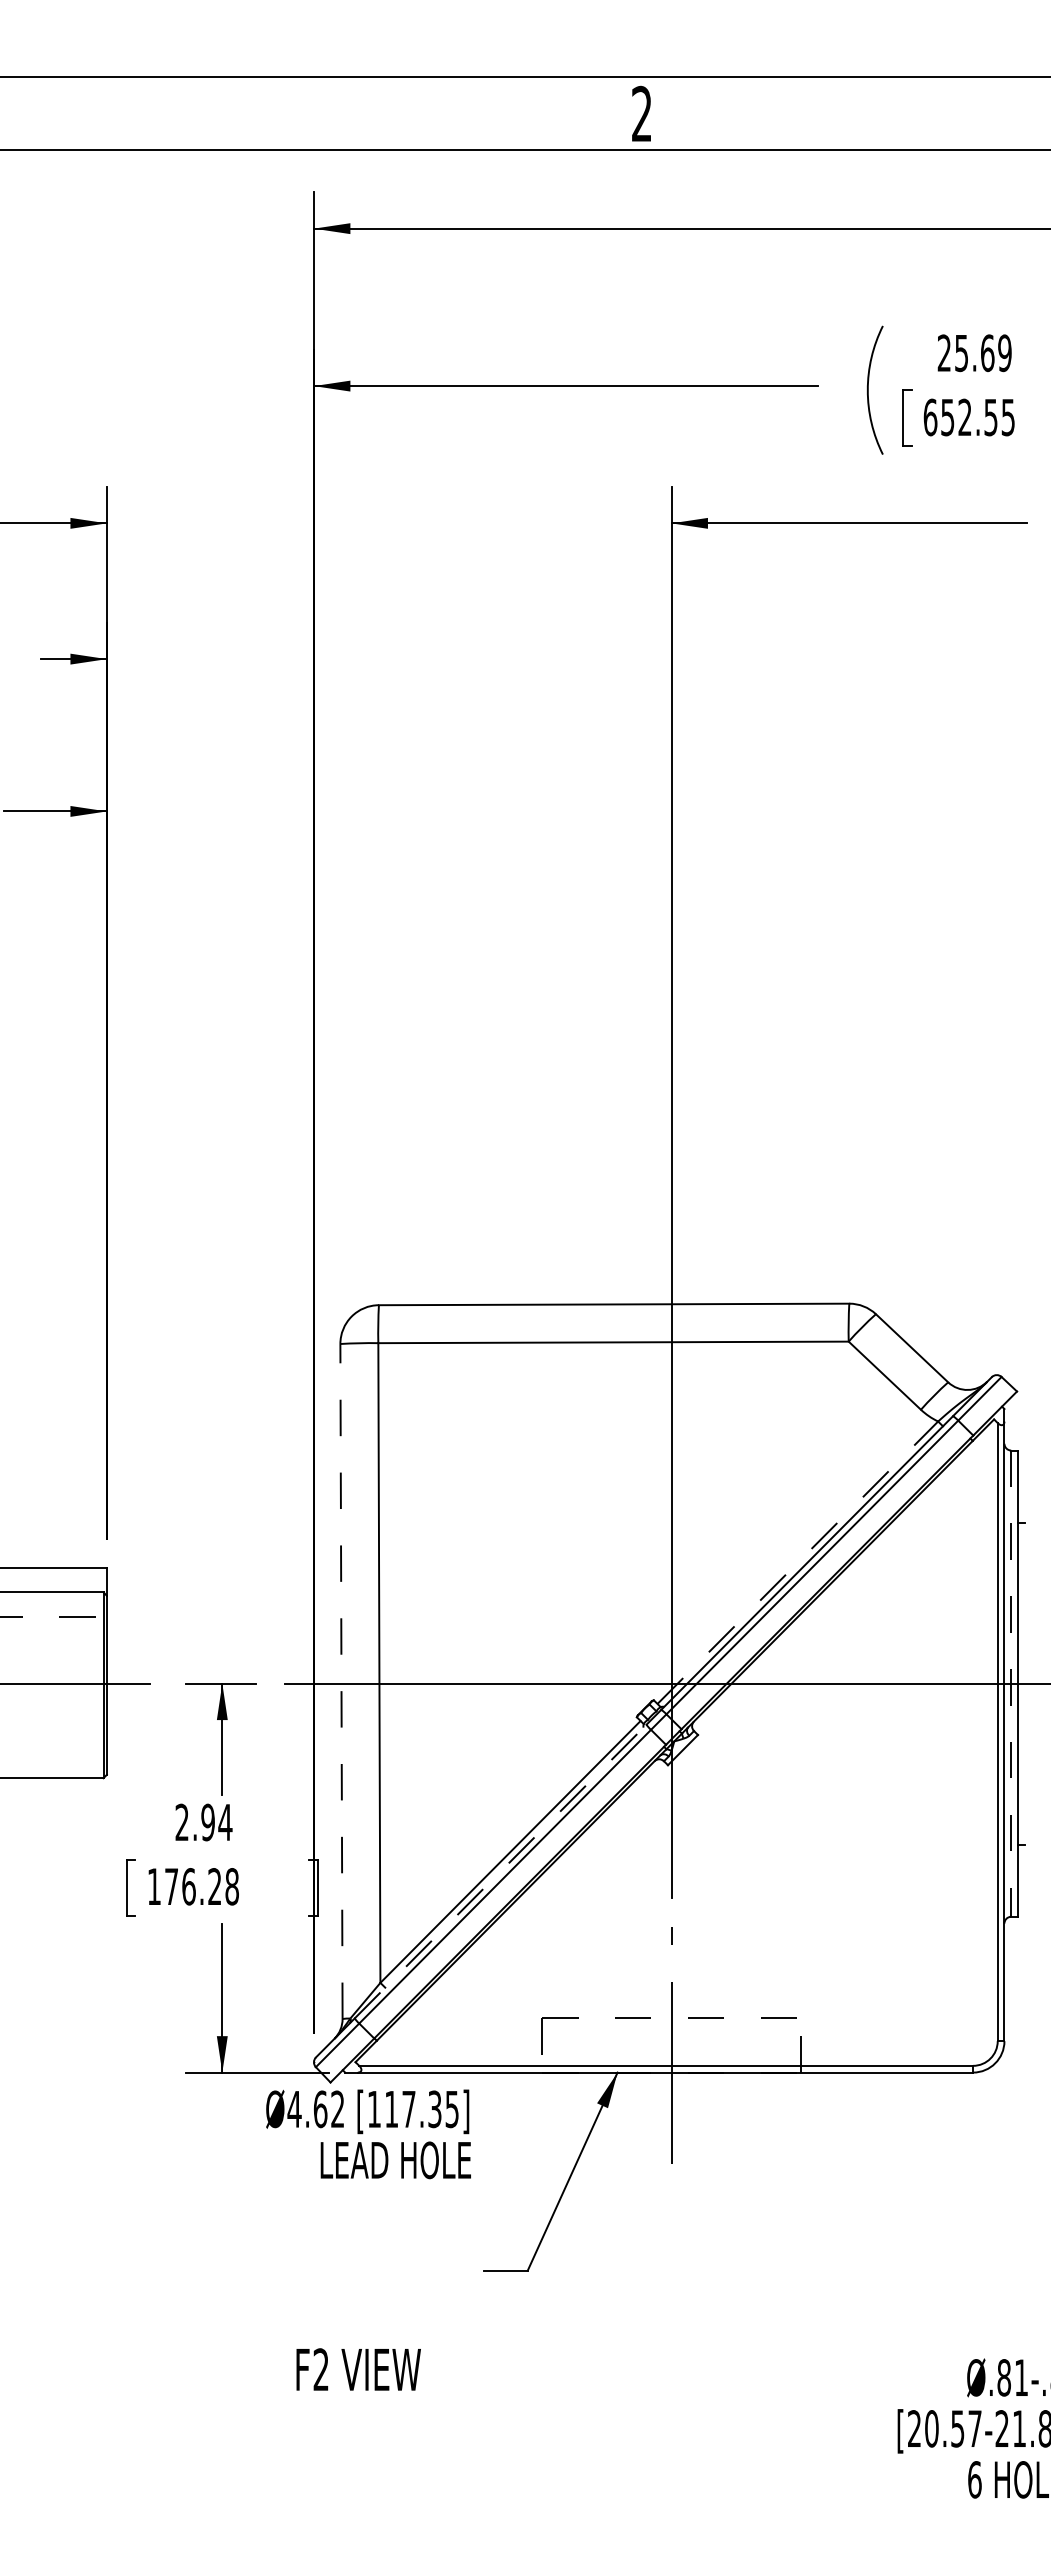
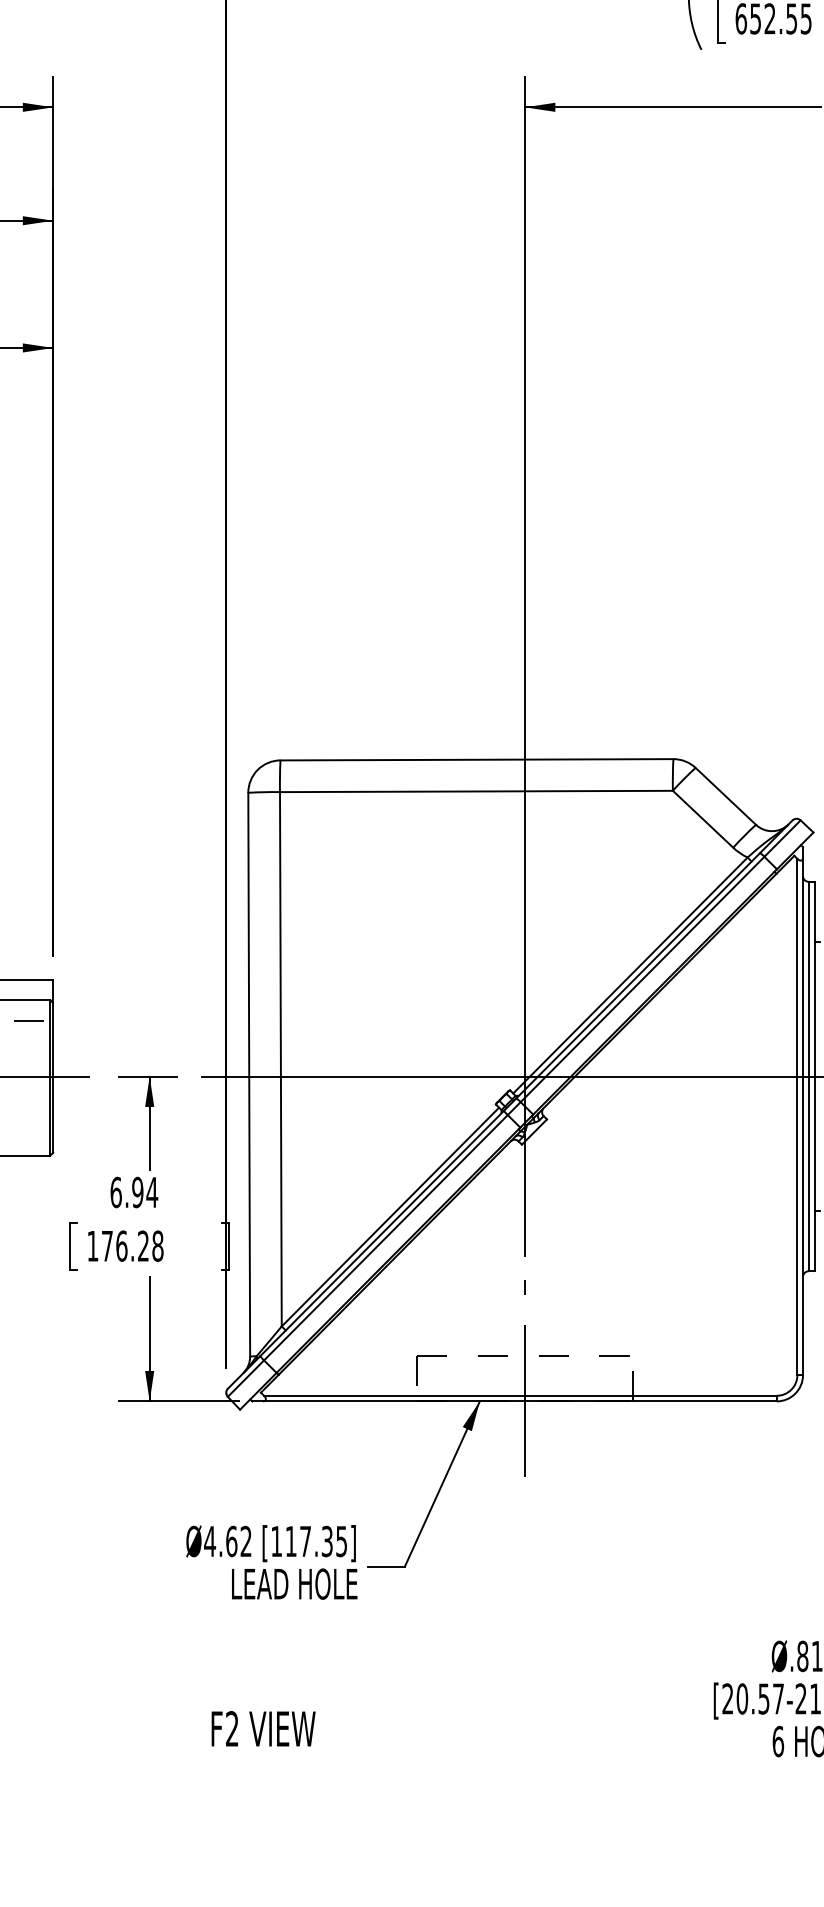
line: (798, 1562) -> (630, 975), dashed -> solid
line: (341, 1681) -> (249, 1074), dashed -> solid
line: (1011, 1684) -> (808, 1077), dashed -> solid
text: (182, 1822) -> (116, 1192), 2.94 -> 6.94
line: (500, 1871) -> (382, 1233), dashed -> solid
text: (368, 2134) -> (271, 1562), moved
text: (358, 2369) -> (263, 1728), moved

